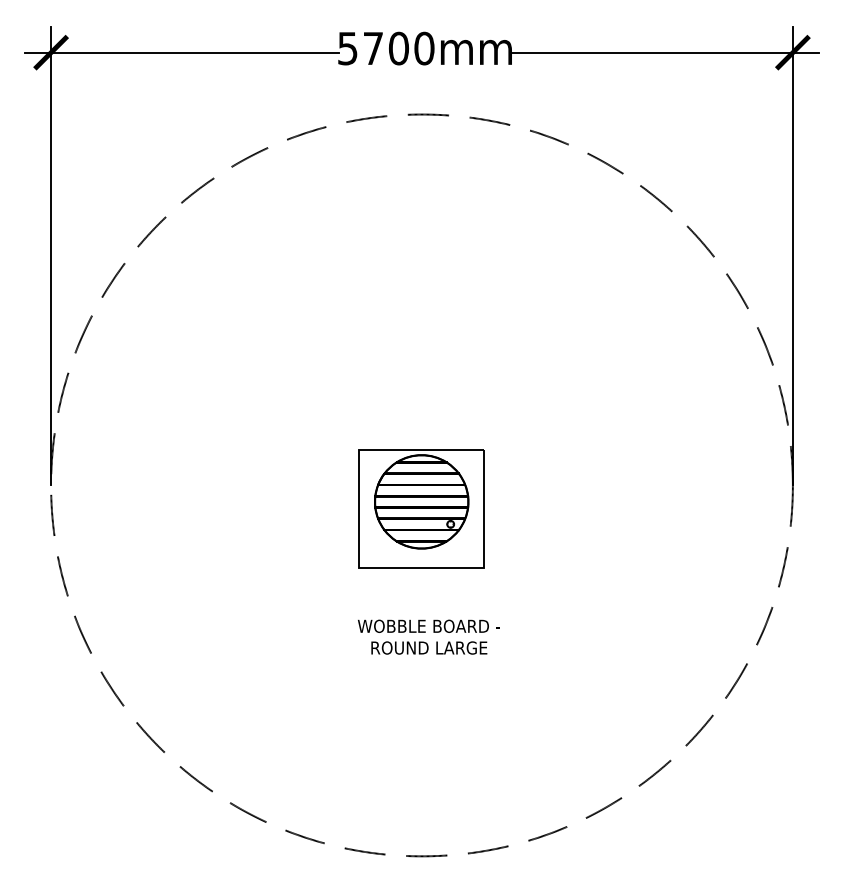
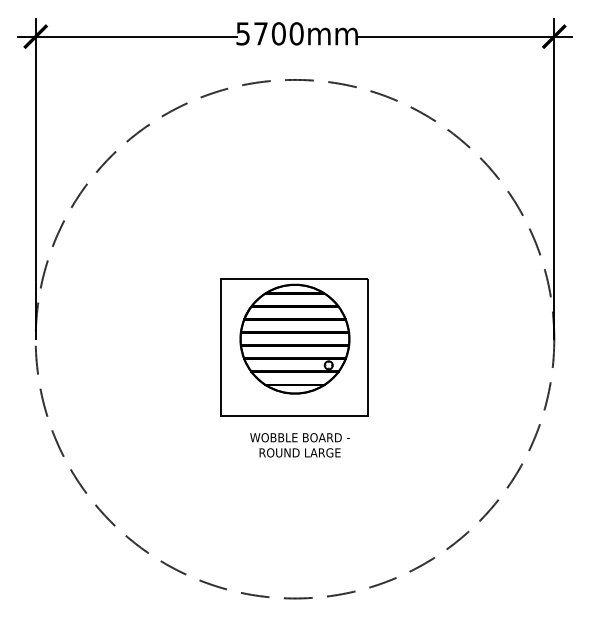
part: (421, 525) -> (294, 367), size x1.67

